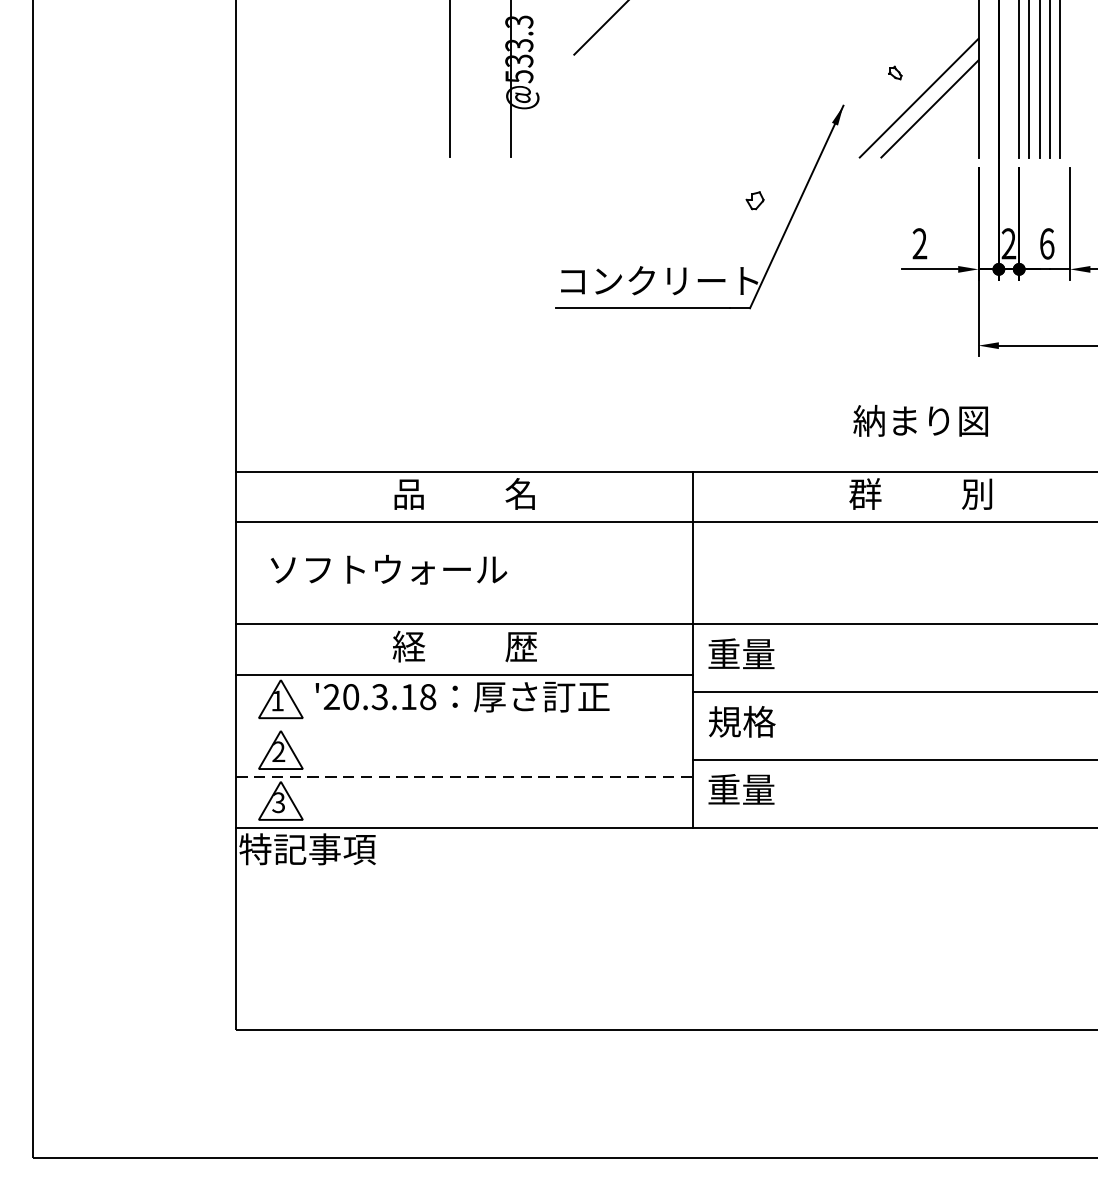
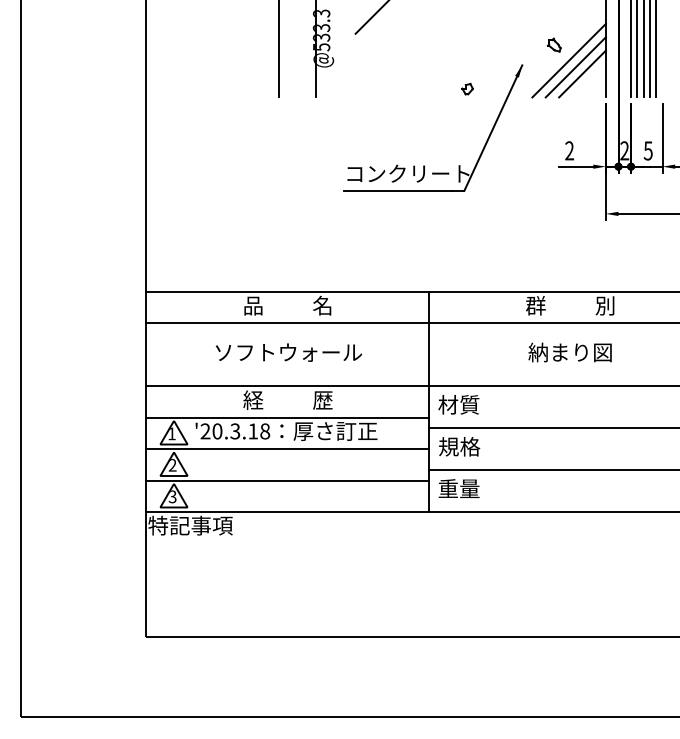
part: (895, 72) -> (554, 44), size x1.67
line: (940, 118) -> (582, 73), added
part: (754, 199) -> (467, 88), moved
text: (1045, 243) -> (647, 150), 6 -> 5
text: (919, 420) -> (569, 352), moved
text: (388, 569) -> (288, 352), moved
text: (740, 653) -> (458, 404), 重量 -> 材質
line: (464, 726) -> (287, 449), added
line: (465, 776) -> (288, 480), dashed -> solid

